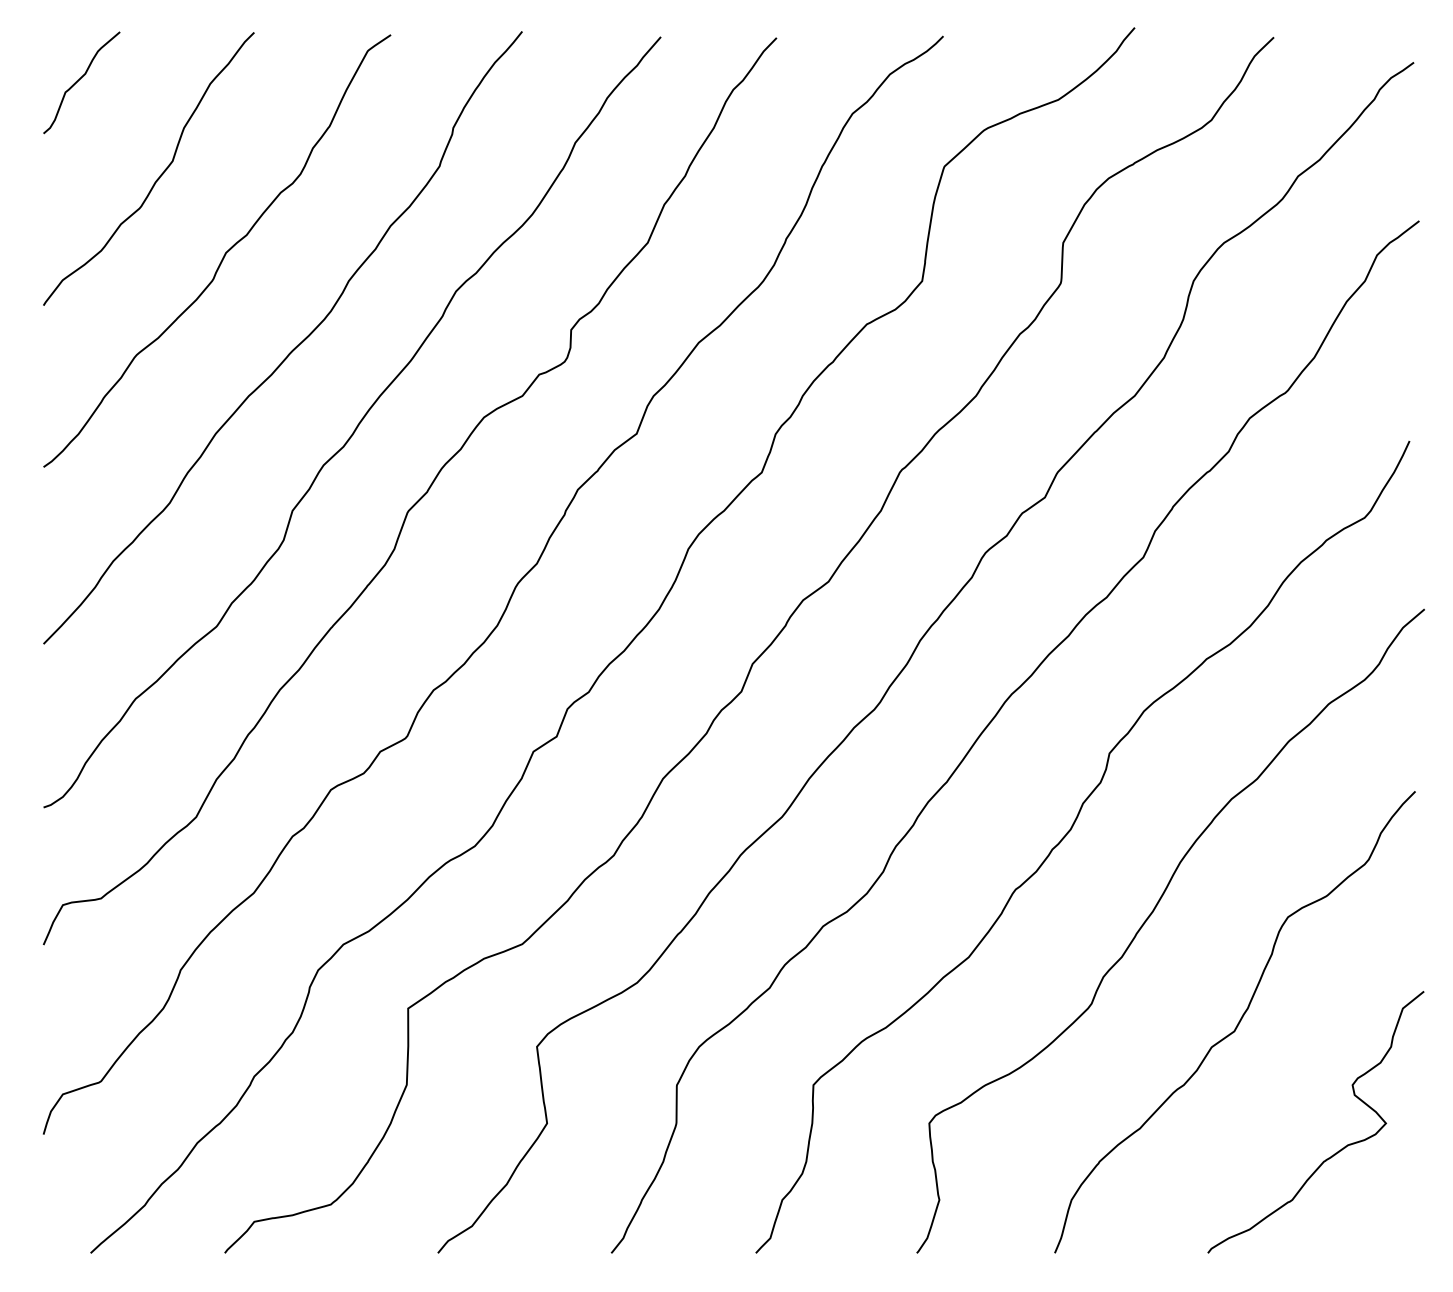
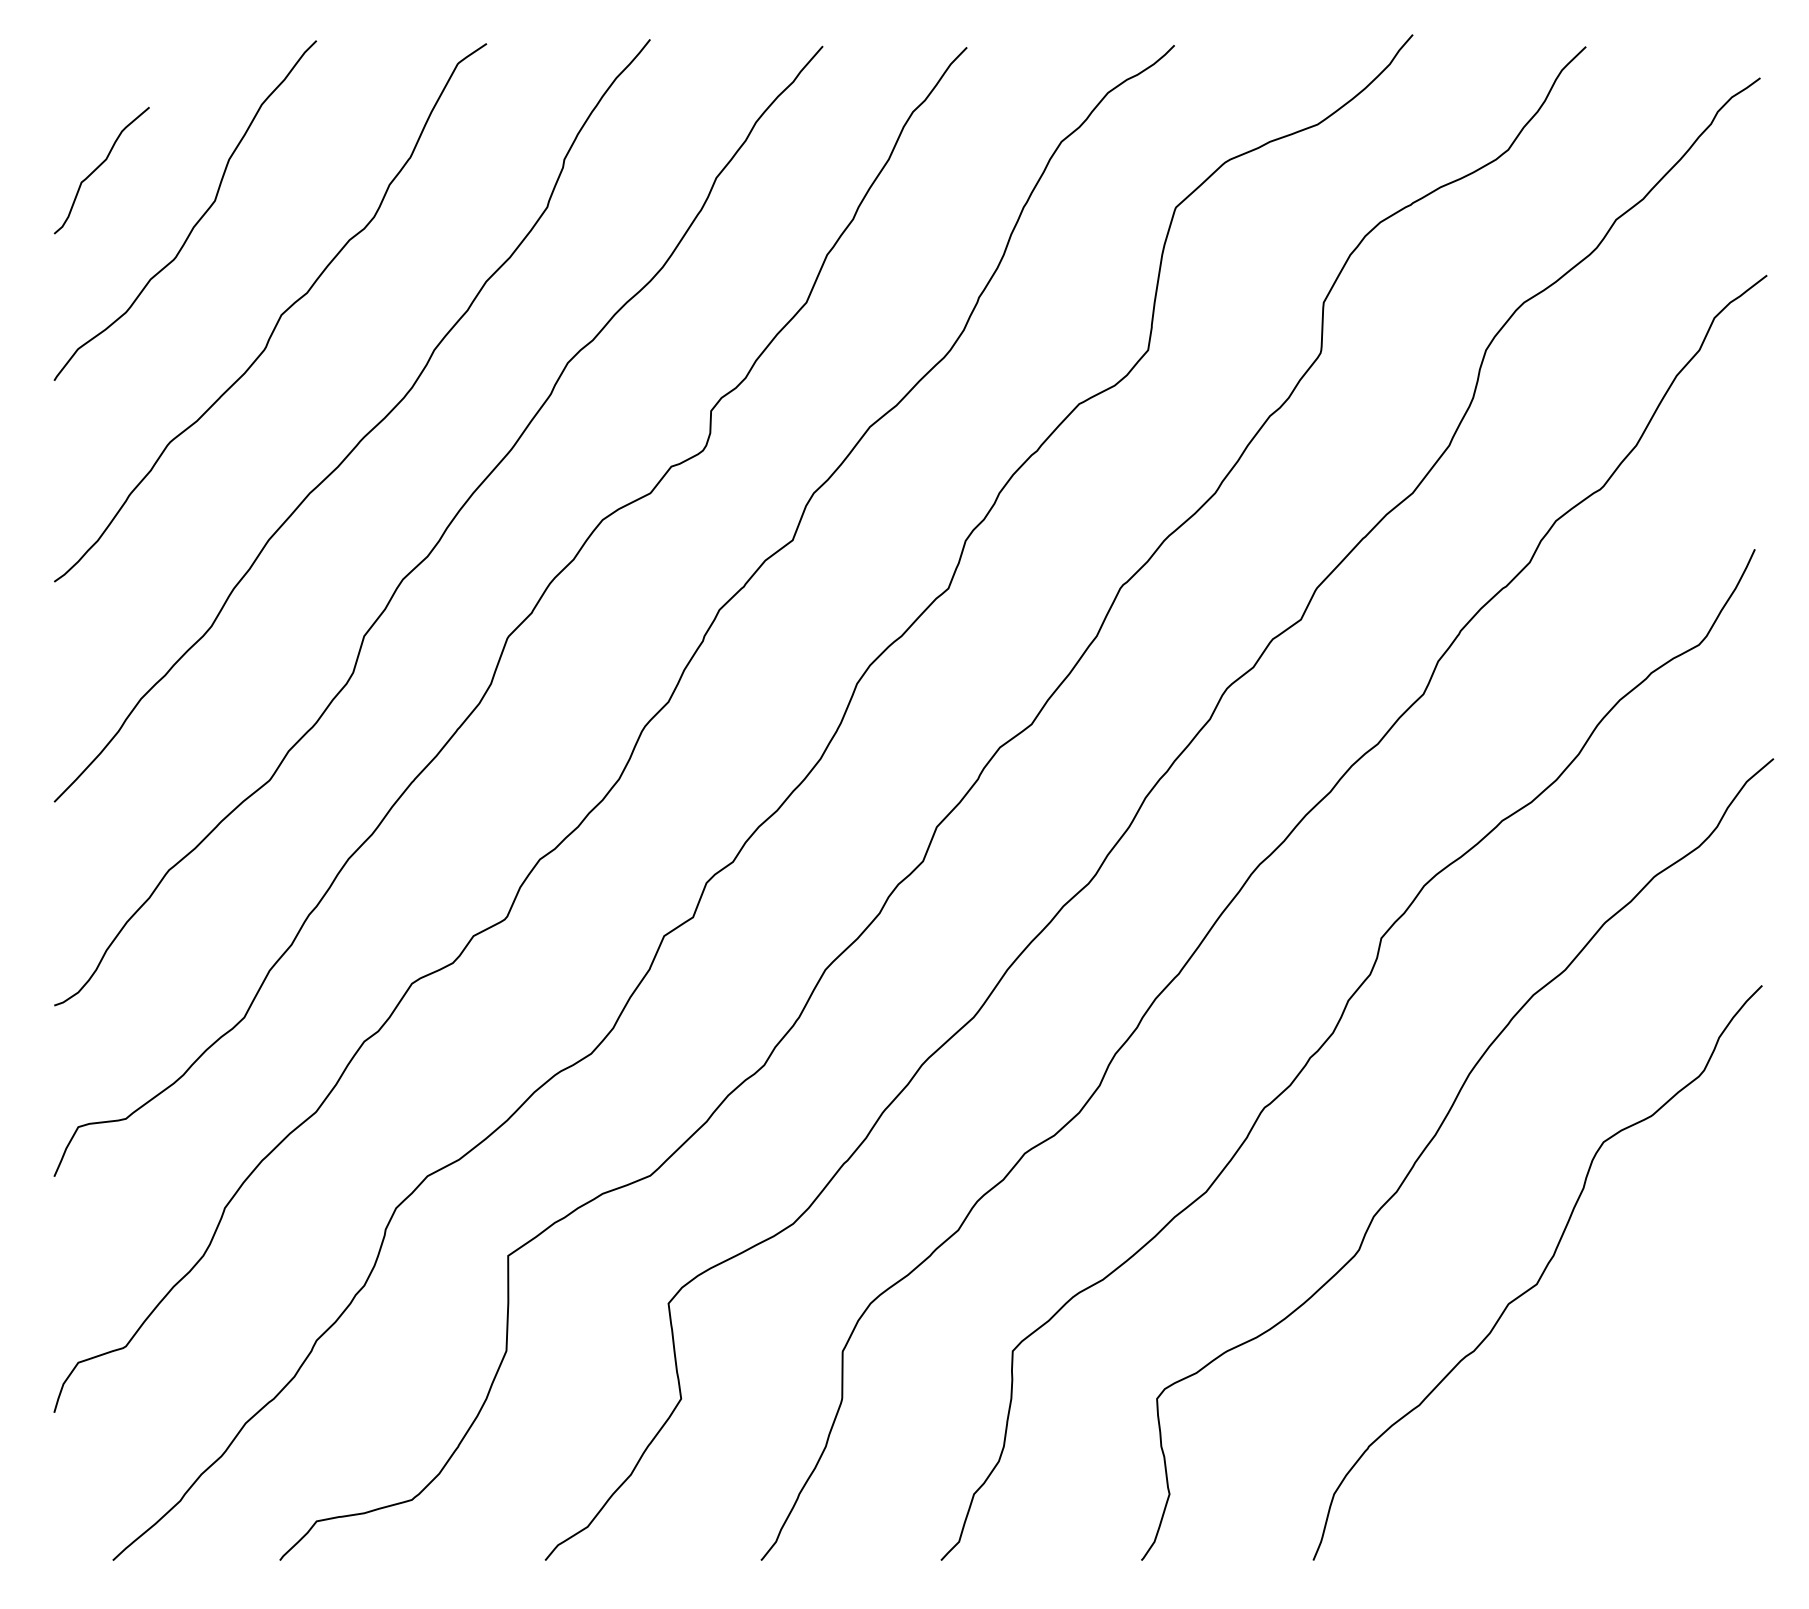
curve: (79, 80) -> (98, 167), moved
curve: (1338, 1150) -> (1666, 1432), removed

